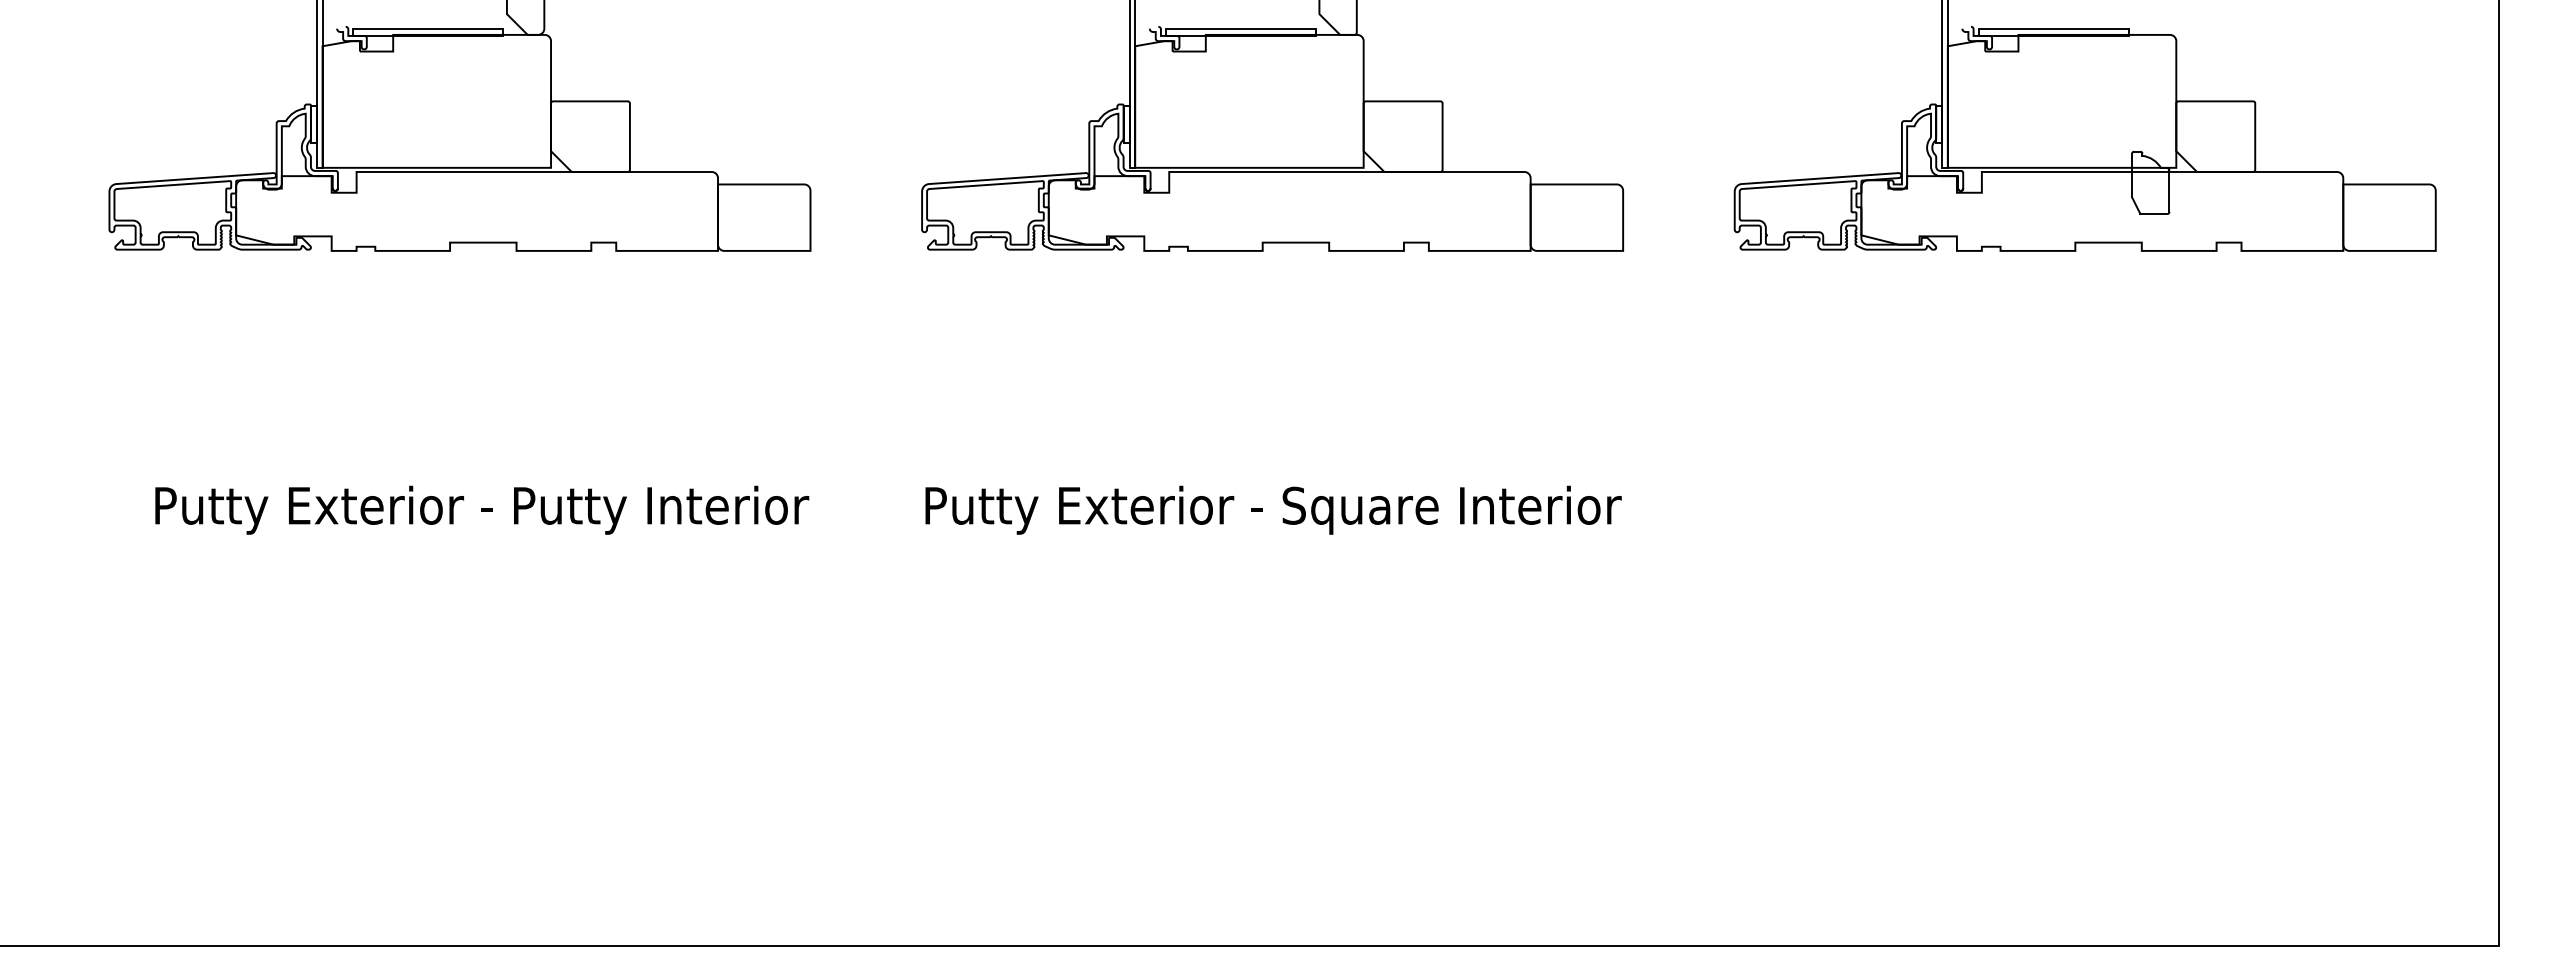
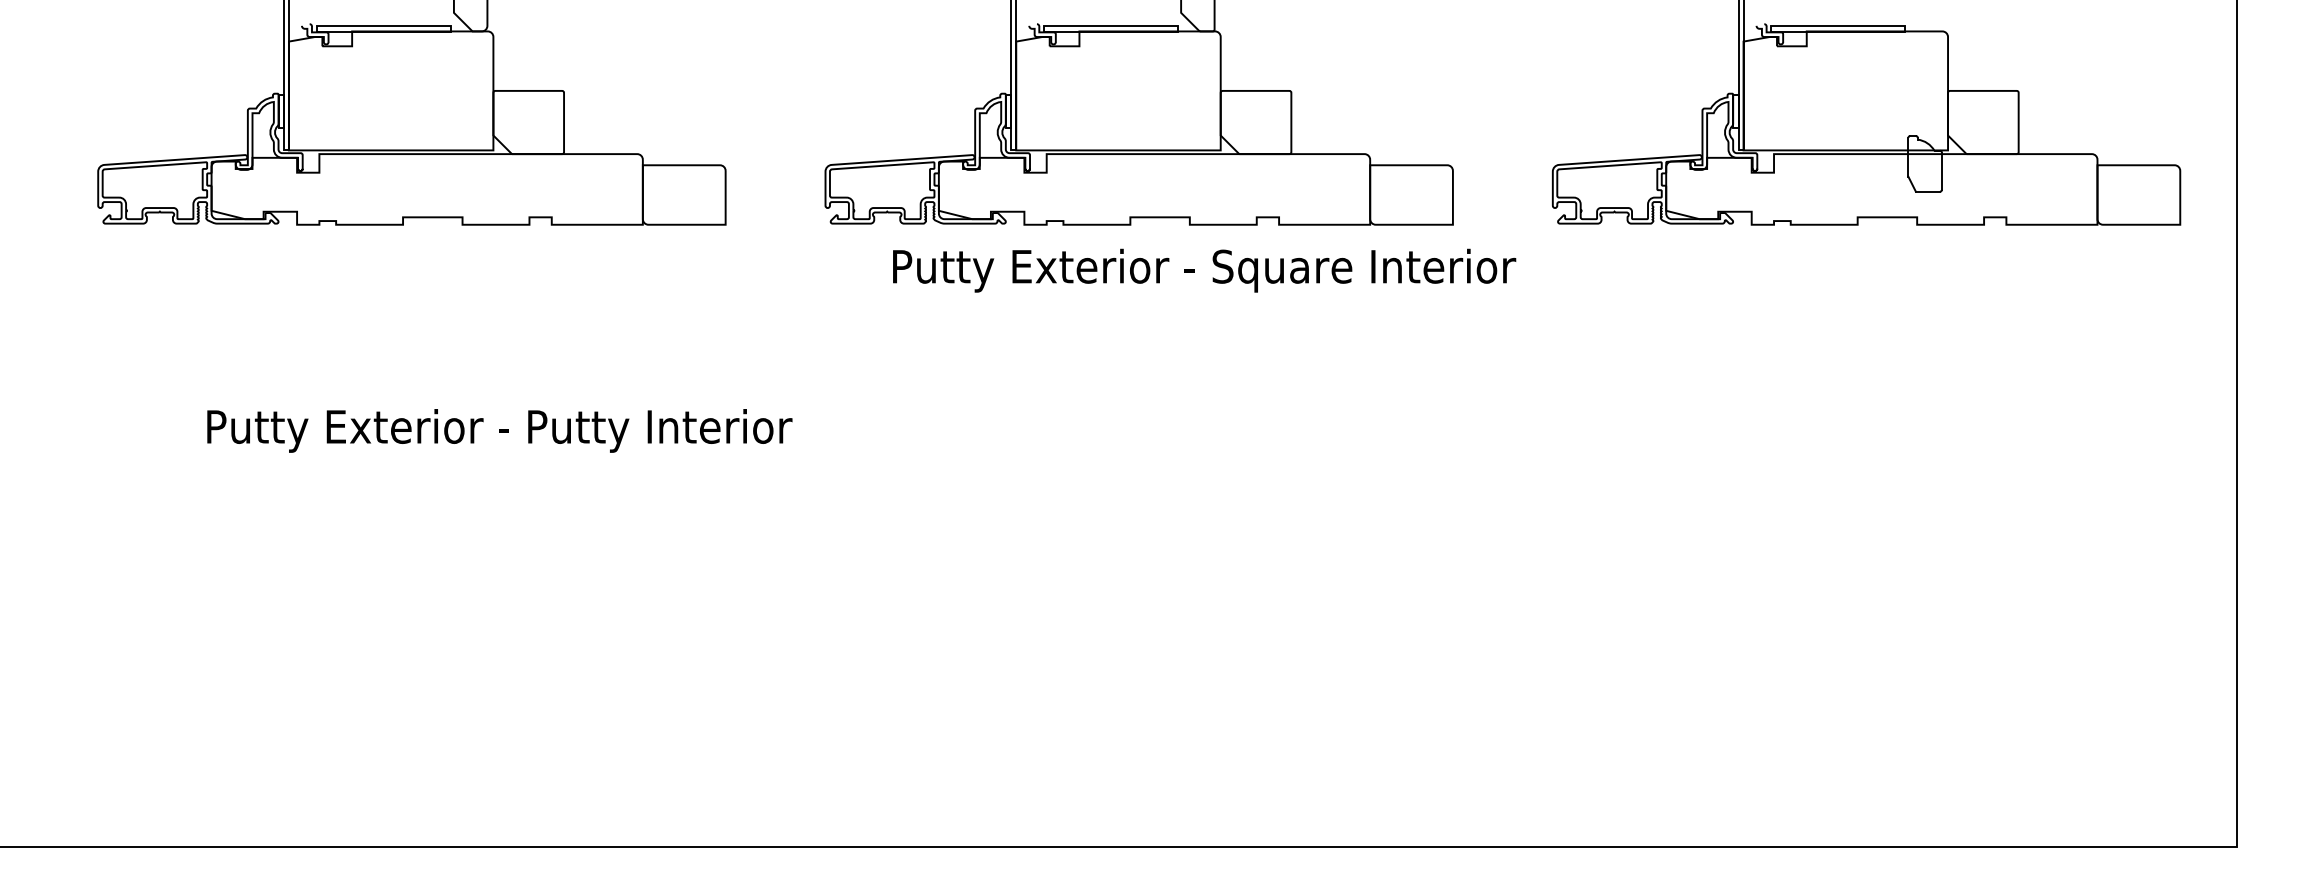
text: (482, 509) -> (500, 430), moved
text: (1273, 509) -> (1204, 270), moved

